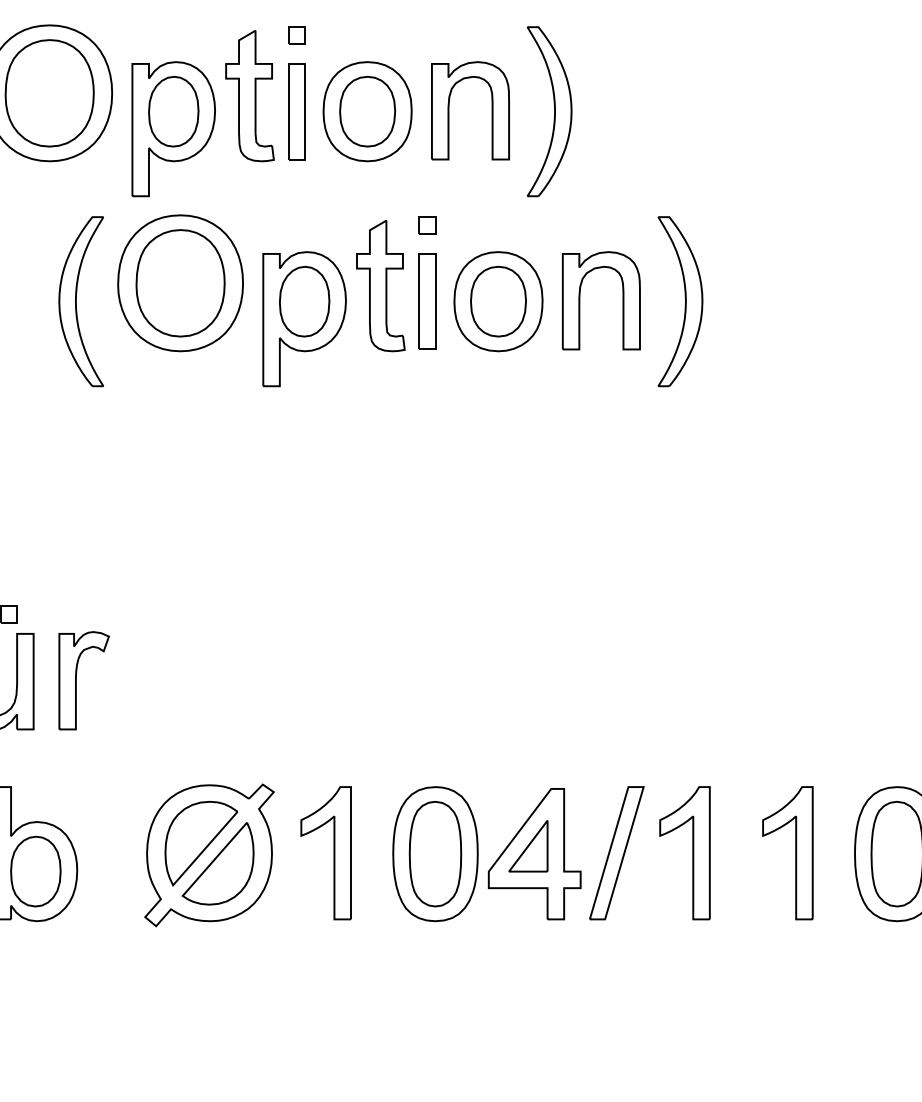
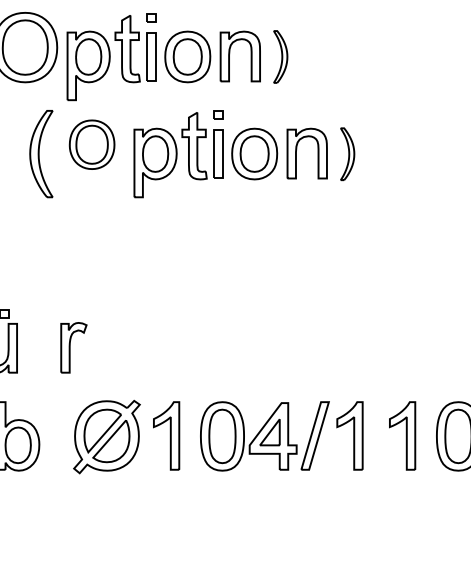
part: (549, 110) -> (280, 56), size x0.6
part: (179, 282) -> (91, 144), size x0.7
part: (680, 302) -> (347, 154), size x0.6
part: (83, 680) -> (73, 347), moved

